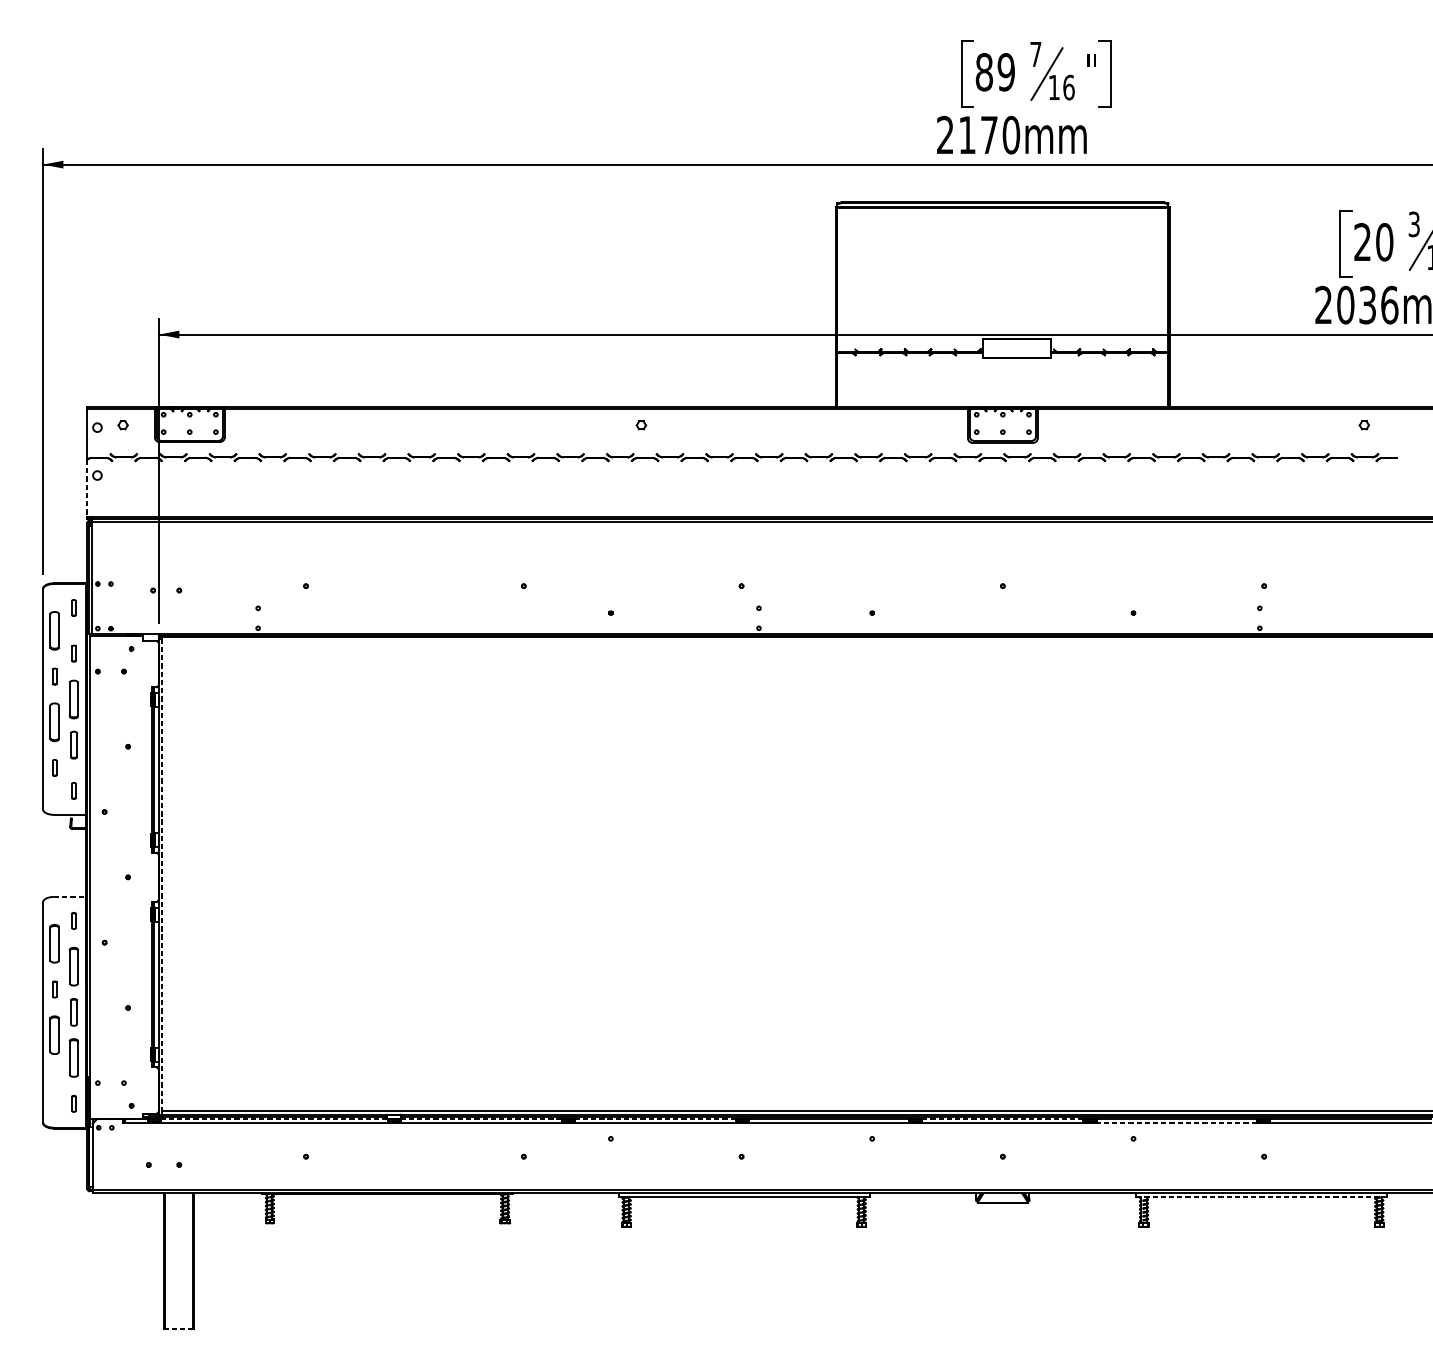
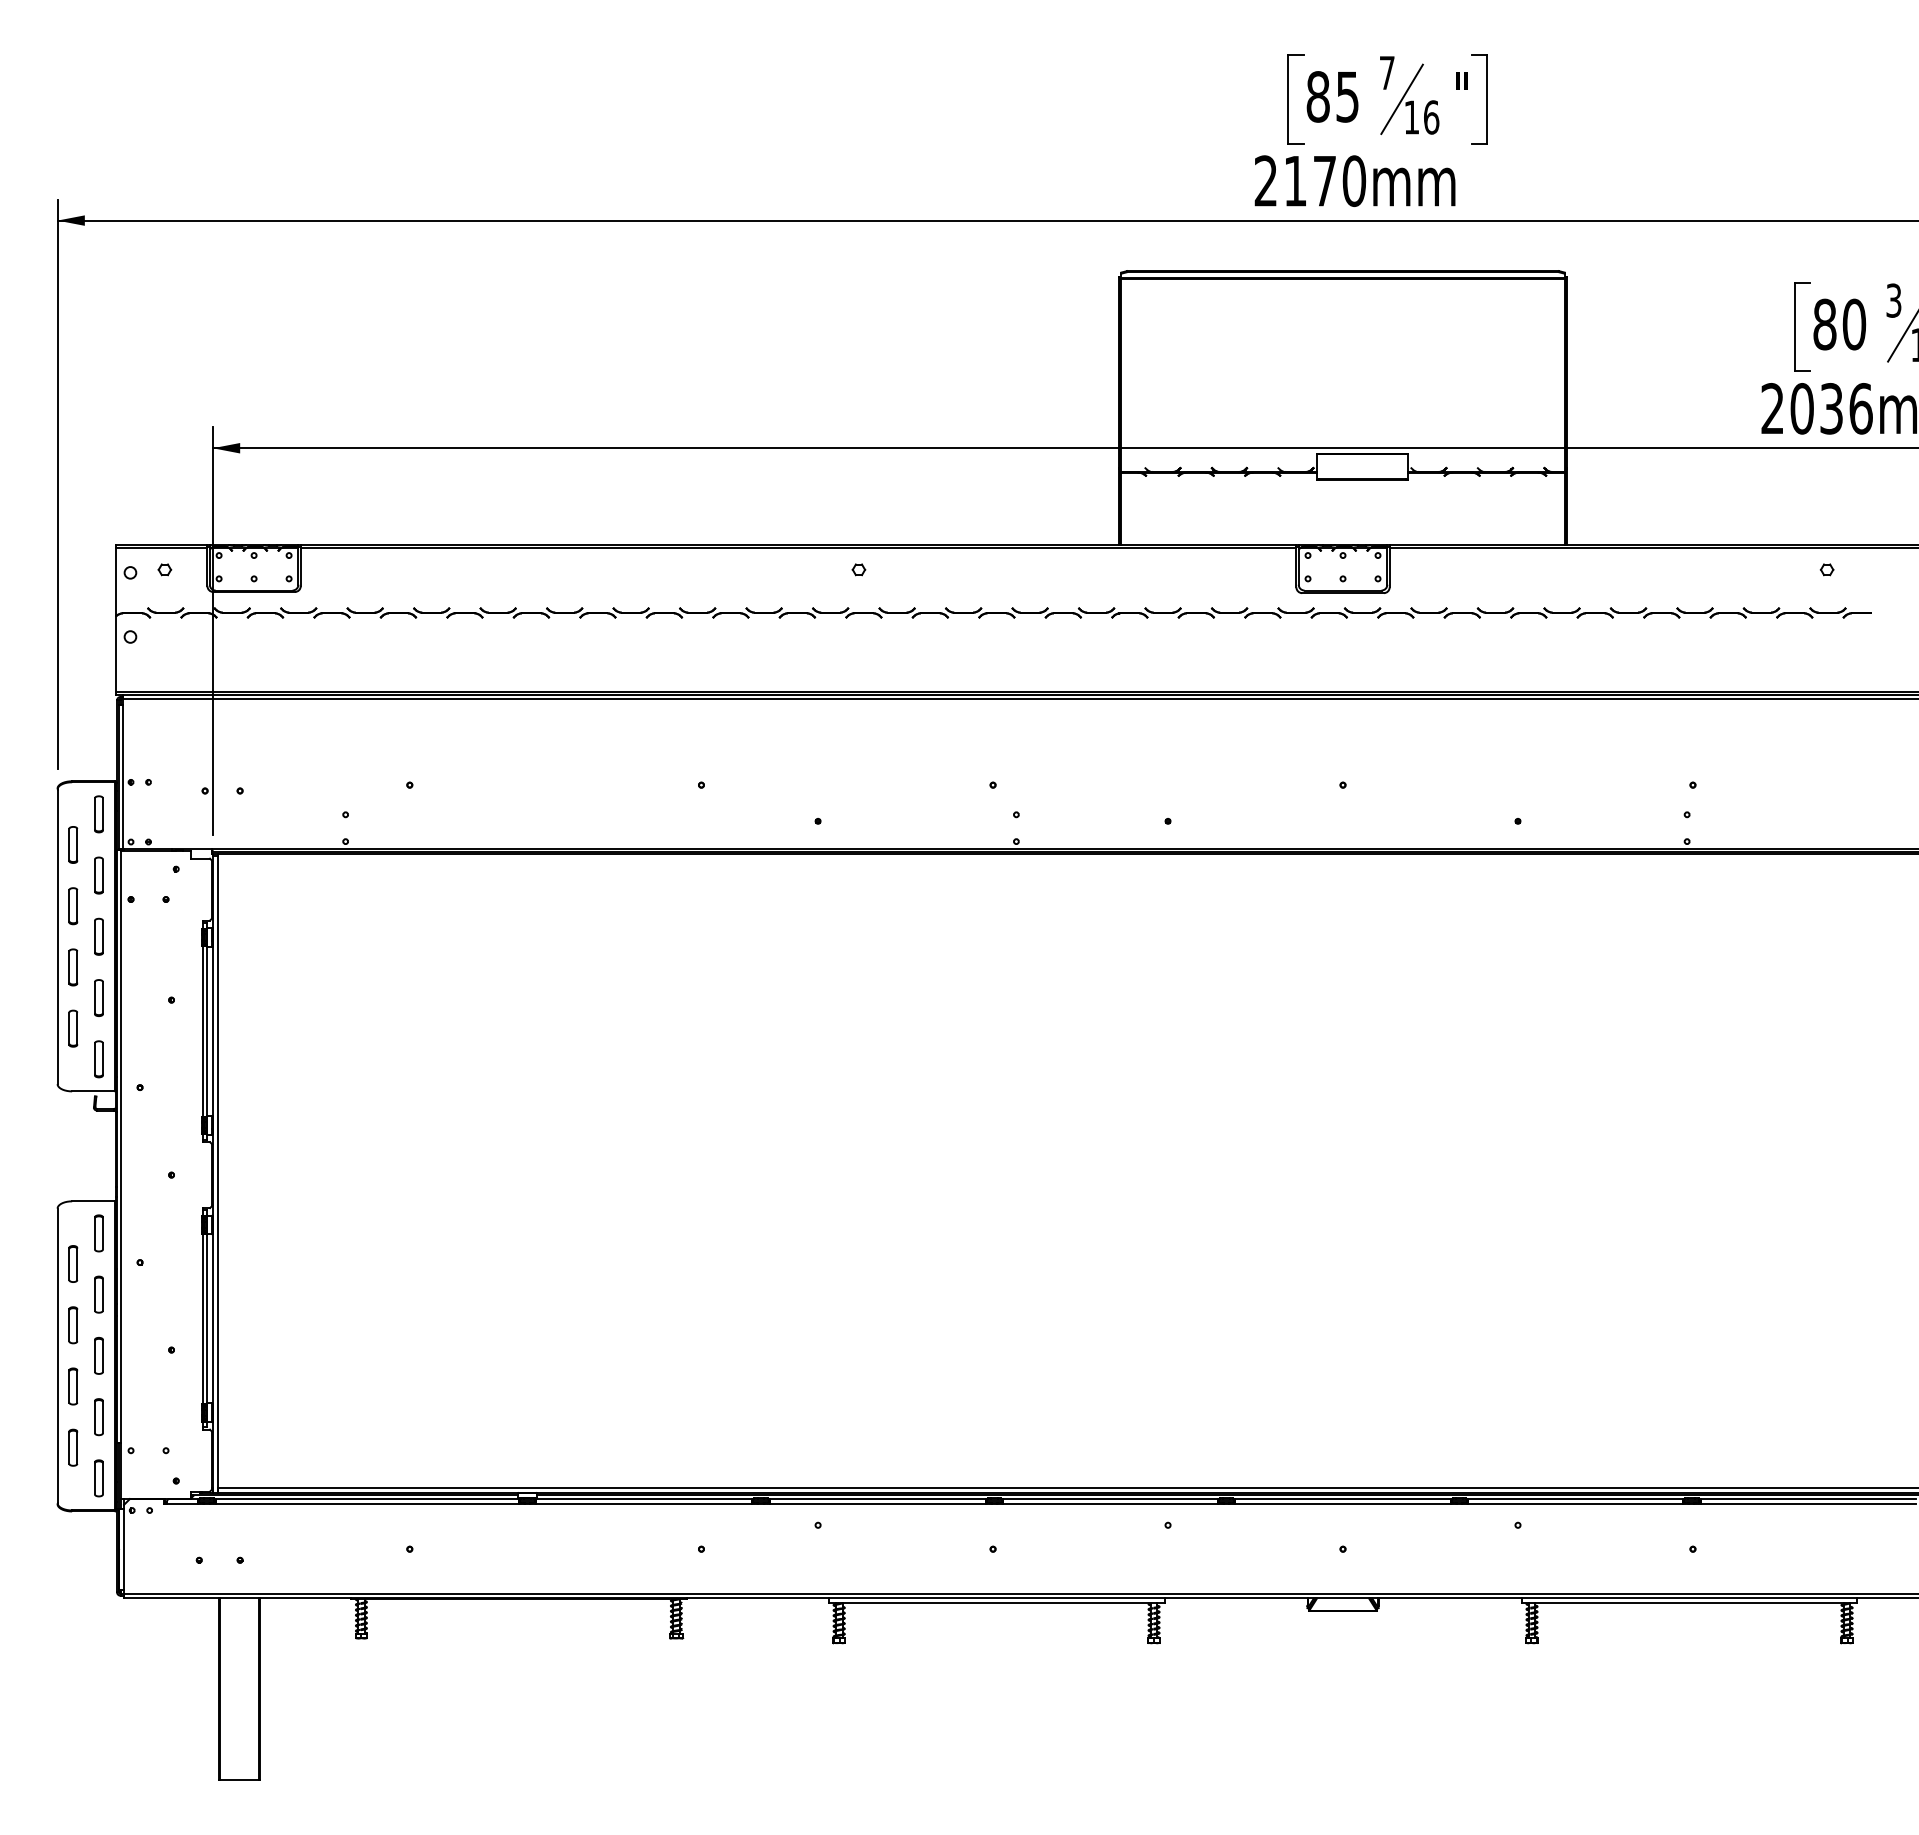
text: (1006, 71) -> (1347, 96), 89 -> 85
text: (1362, 242) -> (1824, 324), 20 -> 80
line: (87, 488) -> (116, 654), dashed -> solid
part: (73, 608) -> (98, 814), size x1.67
part: (54, 630) -> (73, 844), size x0.71
part: (73, 653) -> (98, 875), size x1.67
part: (54, 676) -> (73, 906), size x1.67
part: (73, 699) -> (98, 936), size x0.71
part: (54, 722) -> (73, 967), size x0.71
part: (54, 767) -> (73, 1028), size x1.67
part: (73, 791) -> (98, 1059), size x1.67
line: (162, 876) -> (217, 1174), dashed -> solid
line: (69, 897) -> (93, 1201), dashed -> solid
part: (73, 920) -> (98, 1233), size x1.67
part: (54, 943) -> (73, 1263), size x0.71
part: (73, 966) -> (98, 1294), size x0.71
part: (54, 989) -> (73, 1325), size x1.67
part: (54, 1035) -> (73, 1386), size x0.71
part: (73, 1058) -> (98, 1417), size x0.71
part: (54, 1080) -> (73, 1447), added
part: (73, 1103) -> (98, 1478), size x1.67
line: (274, 1119) -> (367, 1499), dashed -> solid
line: (481, 1119) -> (644, 1499), dashed -> solid
line: (655, 1119) -> (877, 1499), dashed -> solid
line: (1003, 1119) -> (1343, 1499), dashed -> solid
line: (1176, 1122) -> (1575, 1503), dashed -> solid
line: (1261, 1197) -> (1689, 1603), dashed -> solid
line: (178, 1329) -> (239, 1780), dashed -> solid

